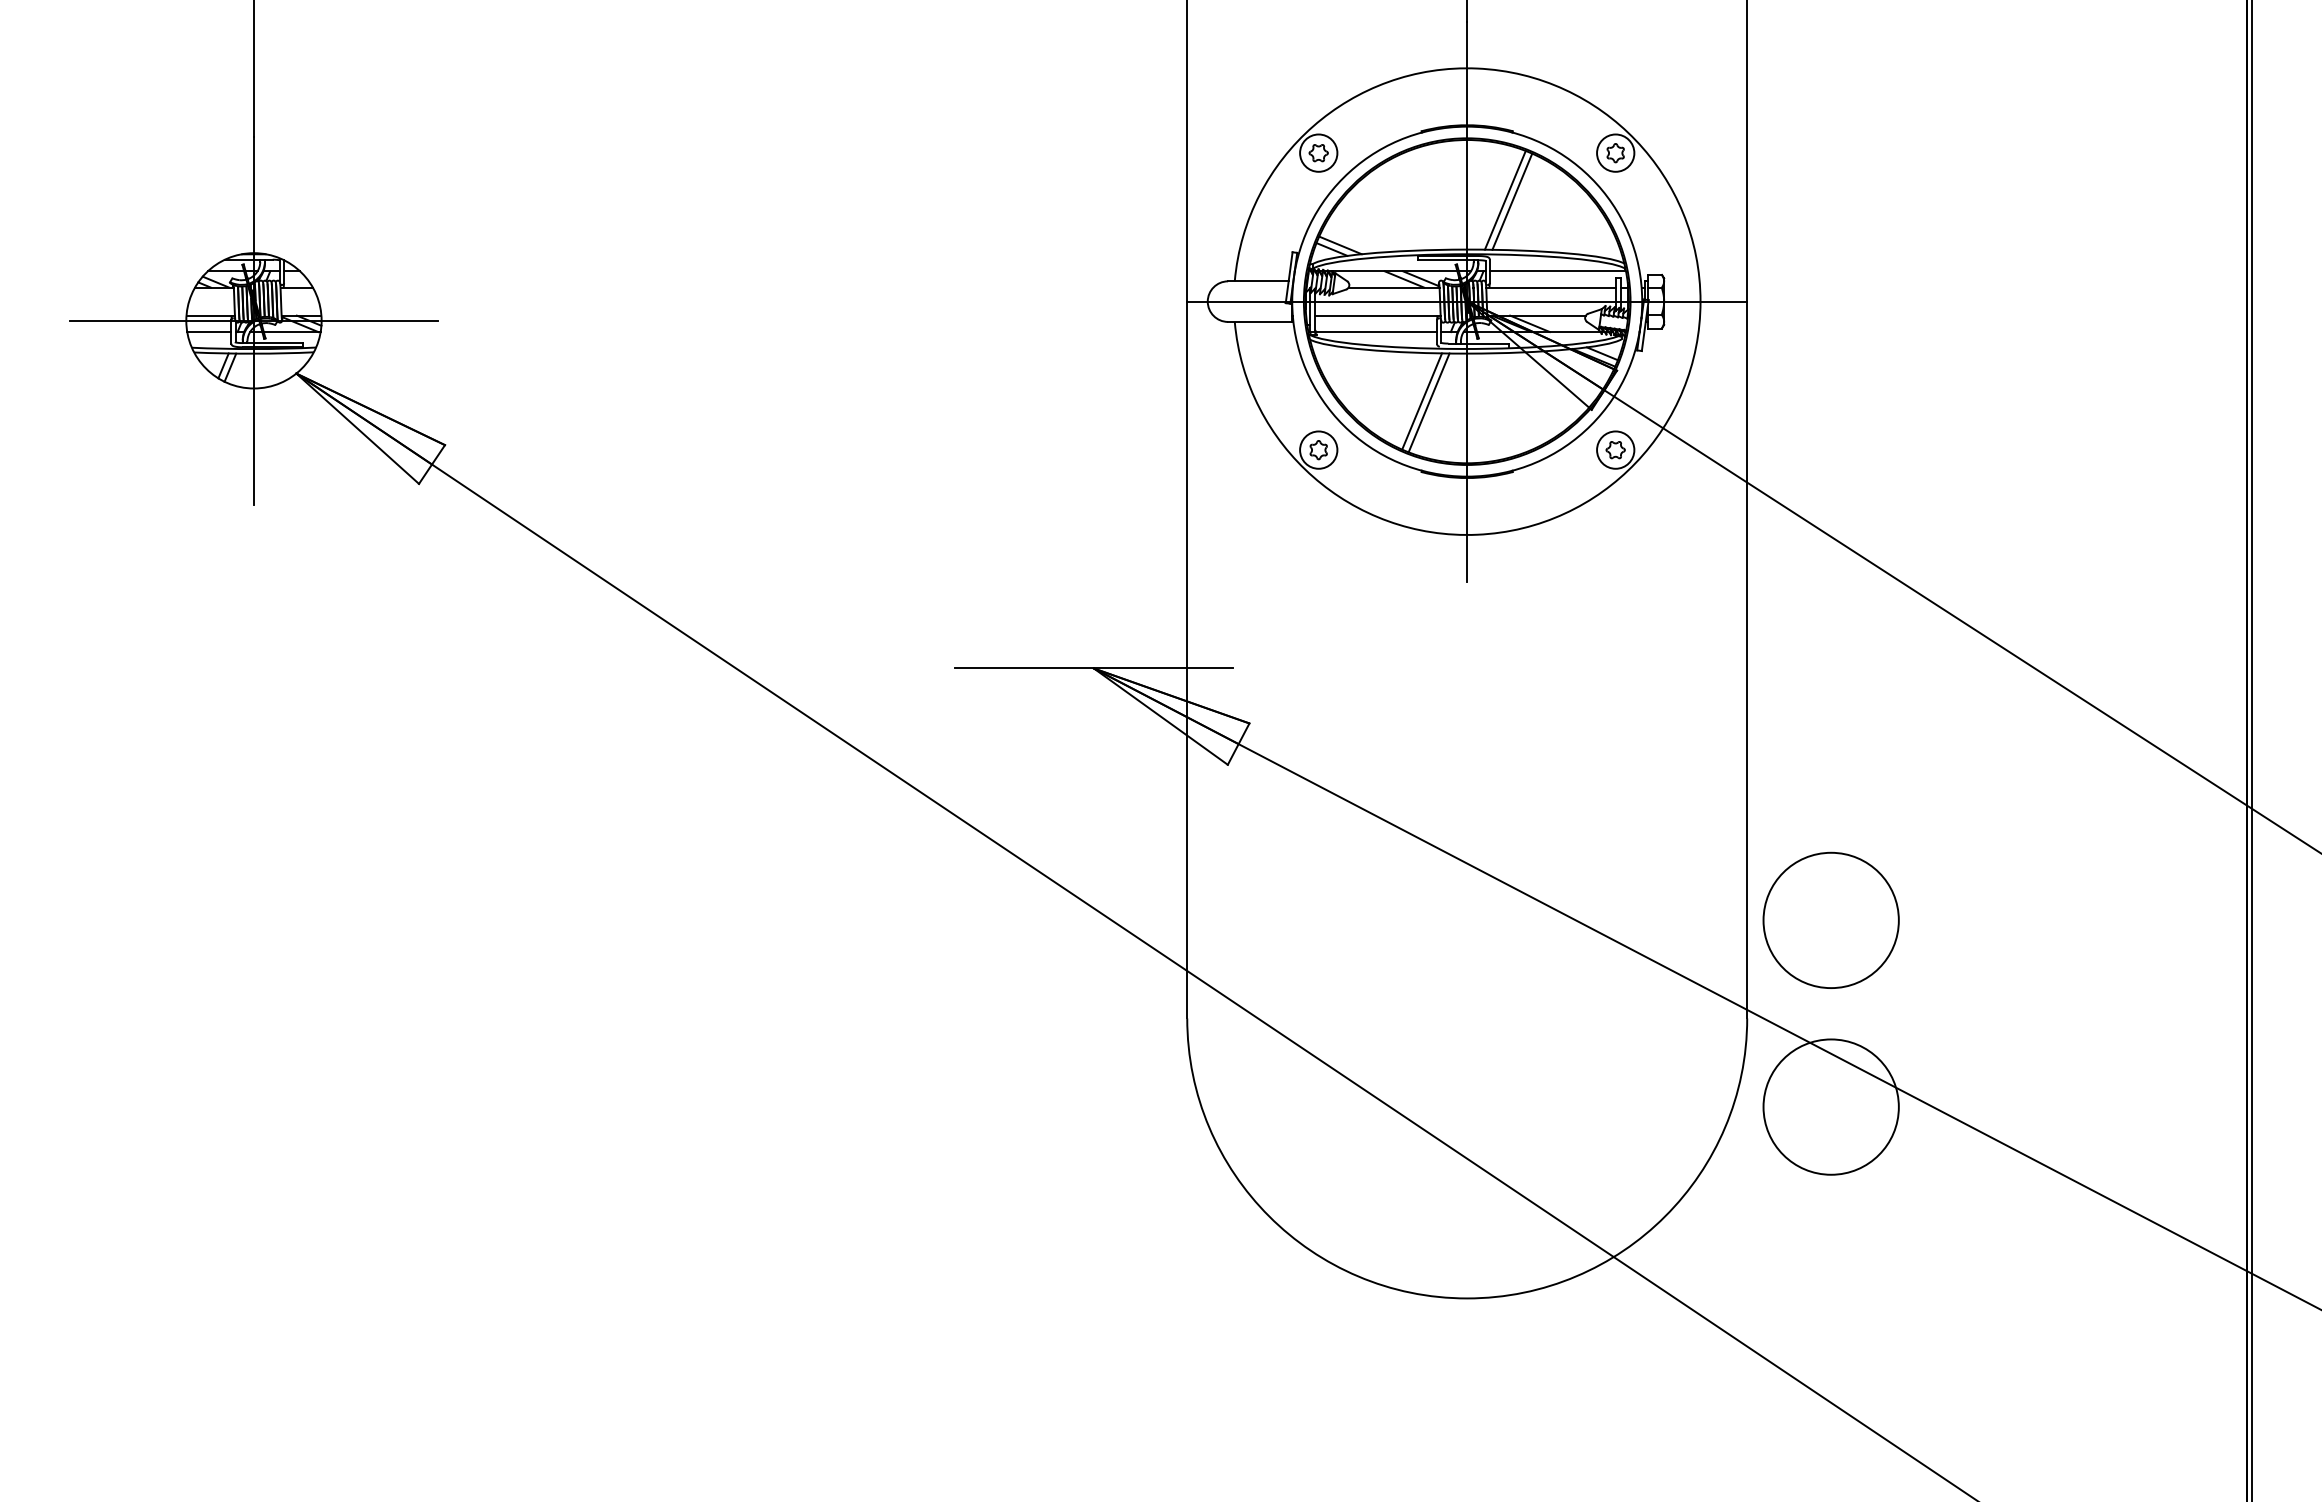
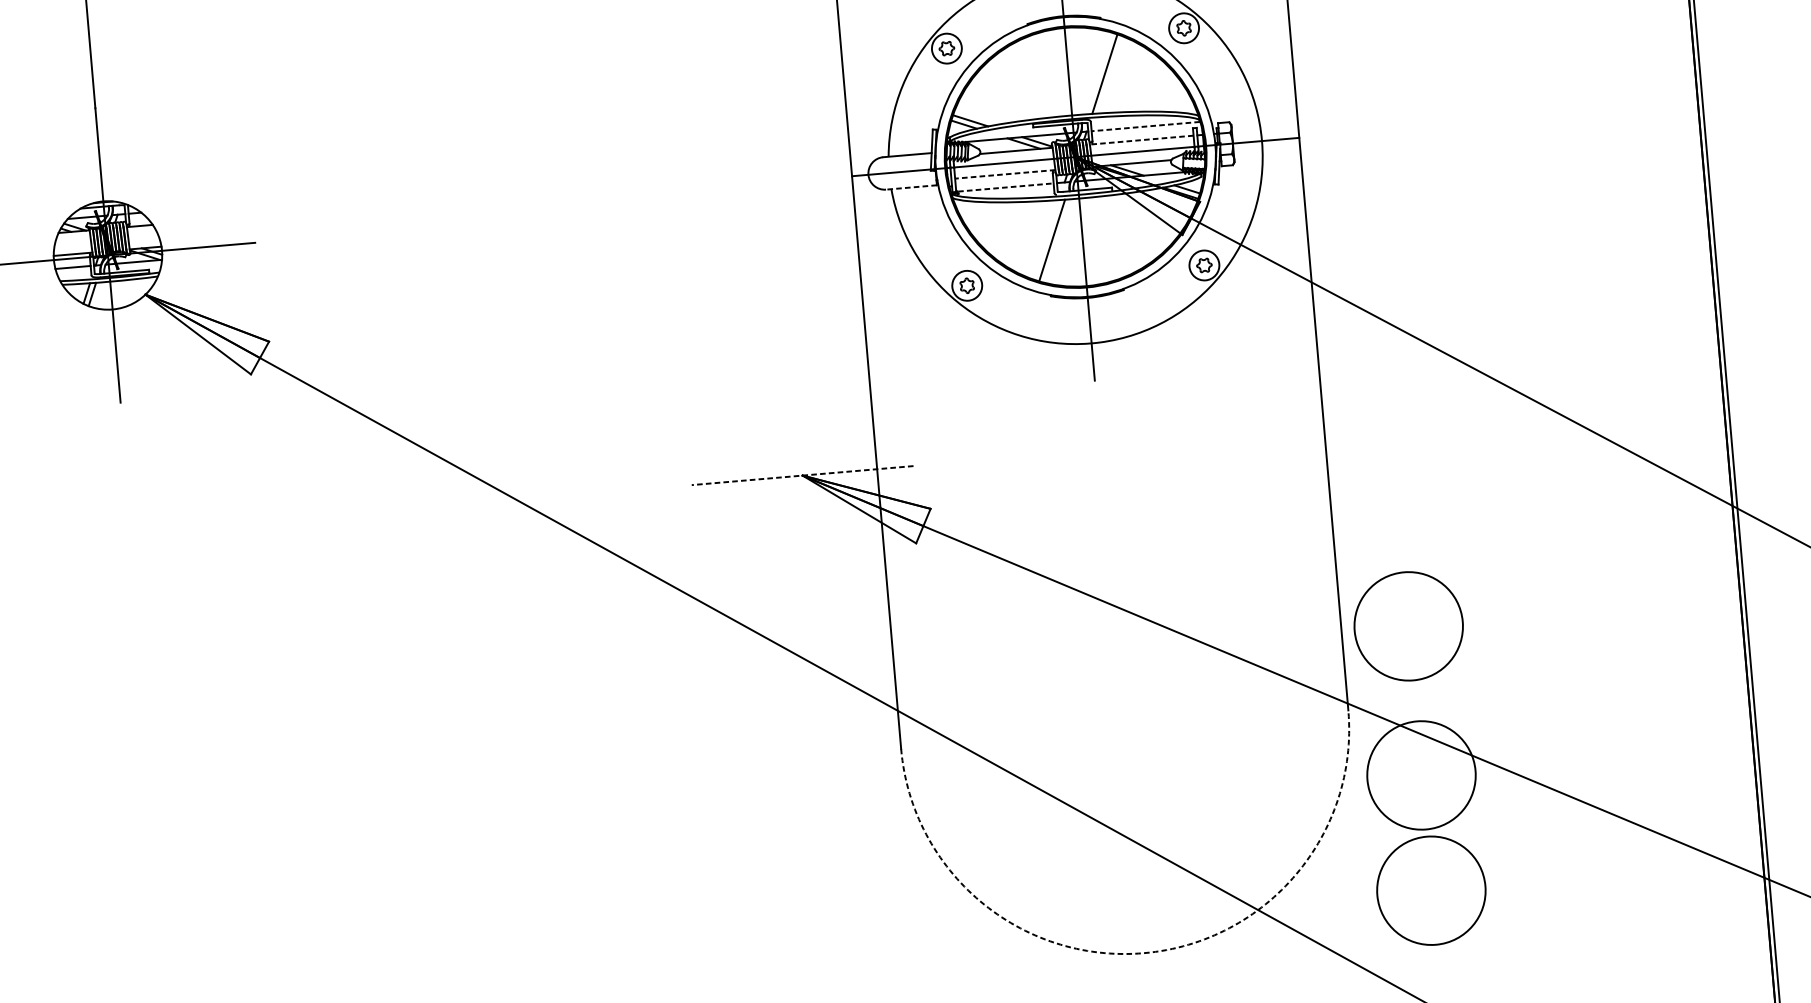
line: (1504, 199) -> (1098, 72), removed
line: (1557, 271) -> (1145, 126), solid -> dashed
line: (1551, 287) -> (1142, 139), solid -> dashed
line: (1377, 315) -> (1004, 174), solid -> dashed
line: (1259, 321) -> (911, 187), solid -> dashed
line: (1377, 332) -> (1006, 187), solid -> dashed
line: (1422, 401) -> (1046, 239), removed
line: (1093, 668) -> (802, 475), solid -> dashed
circle: (1830, 1250) -> (1430, 890), added
arc: (1467, 1298) -> (1144, 953), solid -> dashed

